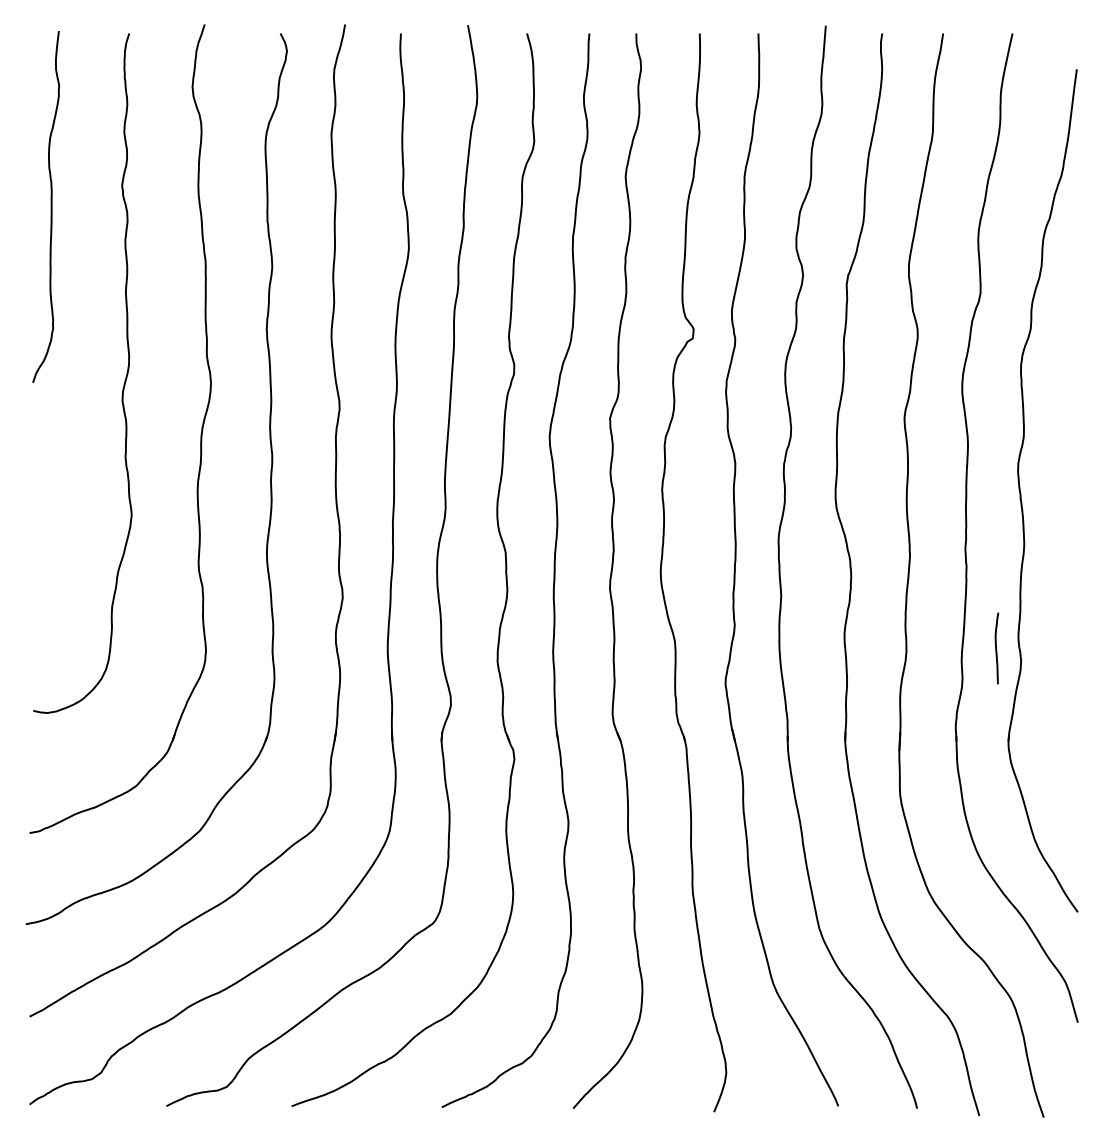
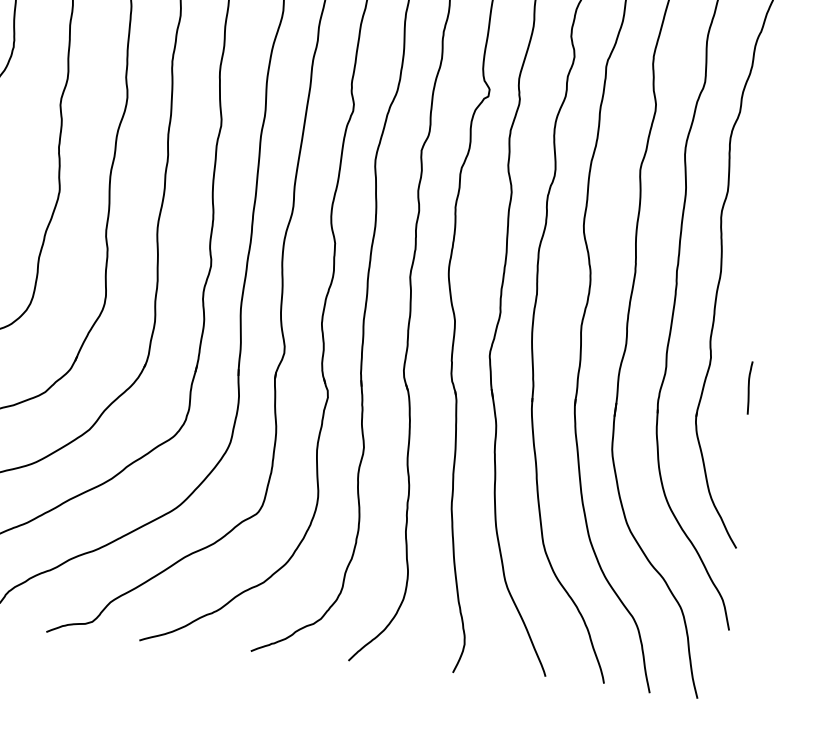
curve: (996, 648) -> (748, 387), moved

